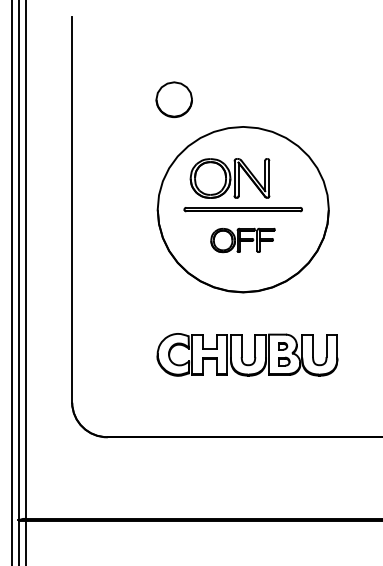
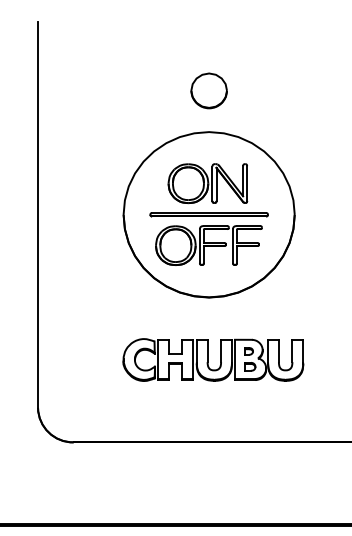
part: (173, 99) -> (208, 90), moved
part: (229, 178) -> (207, 183), moved
part: (242, 240) -> (208, 245), size x1.67

